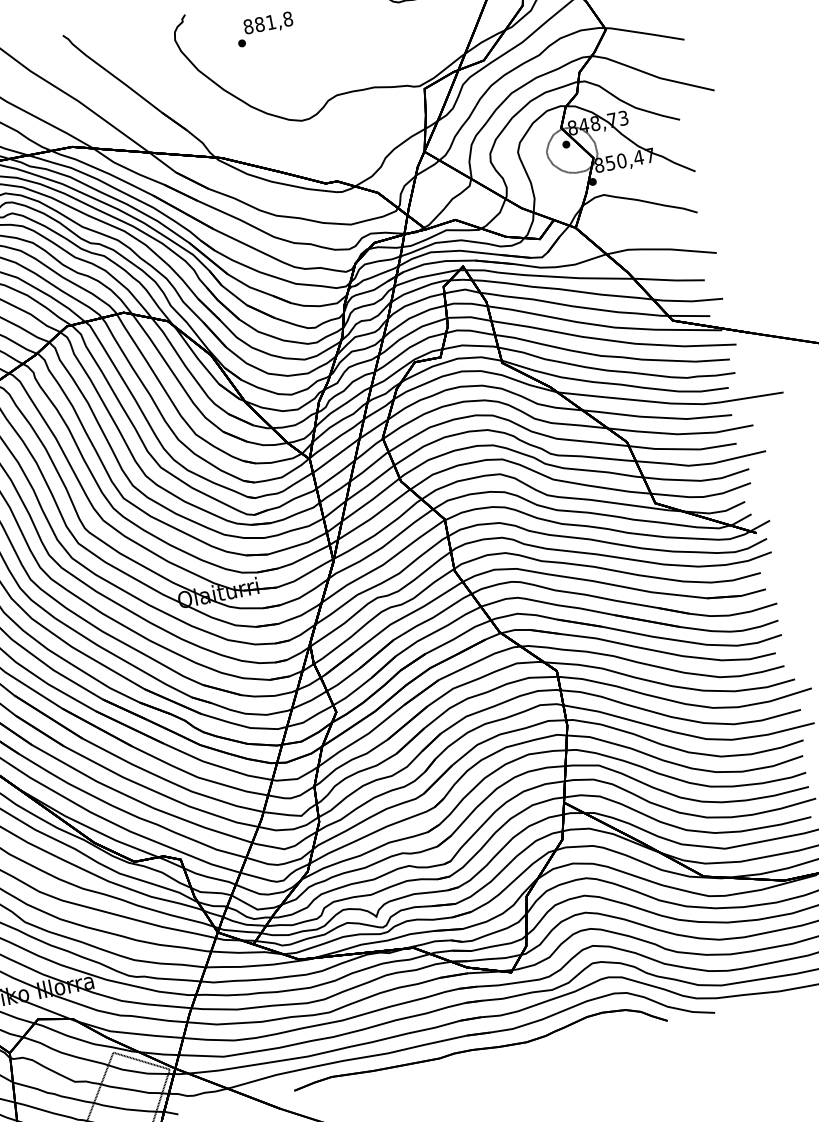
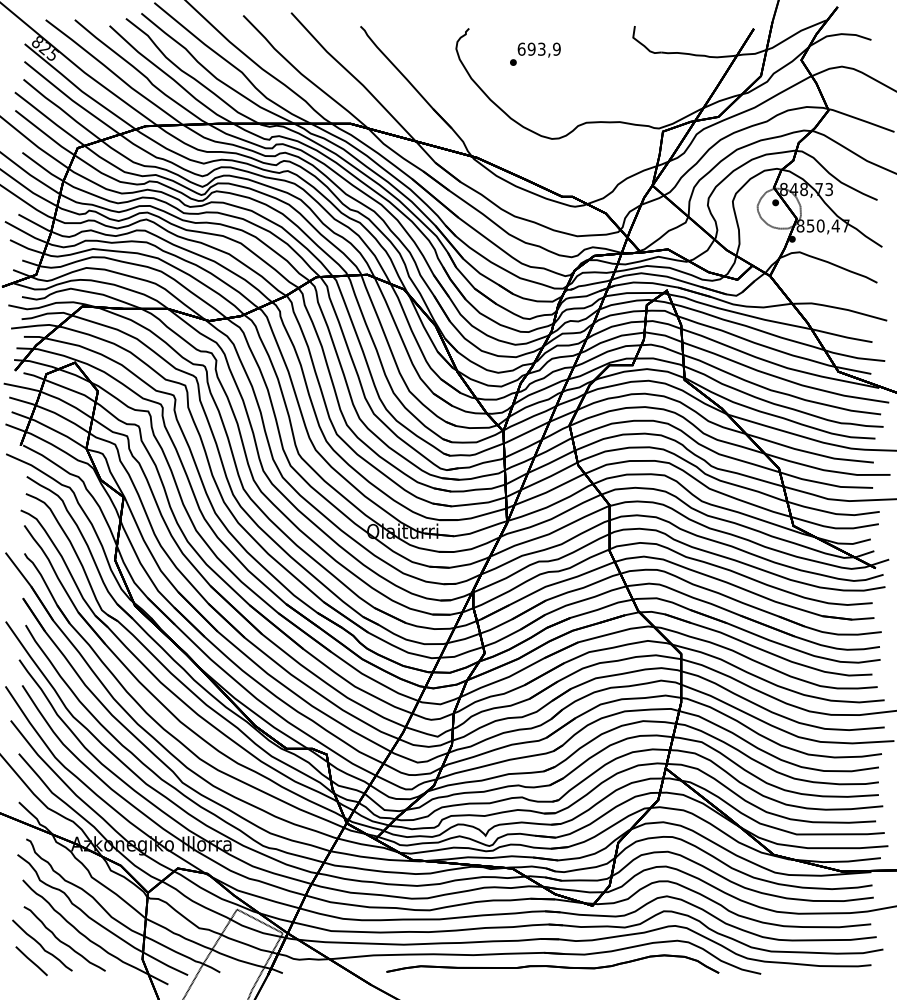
text: (267, 22) -> (538, 48), 881,8 -> 693,9

